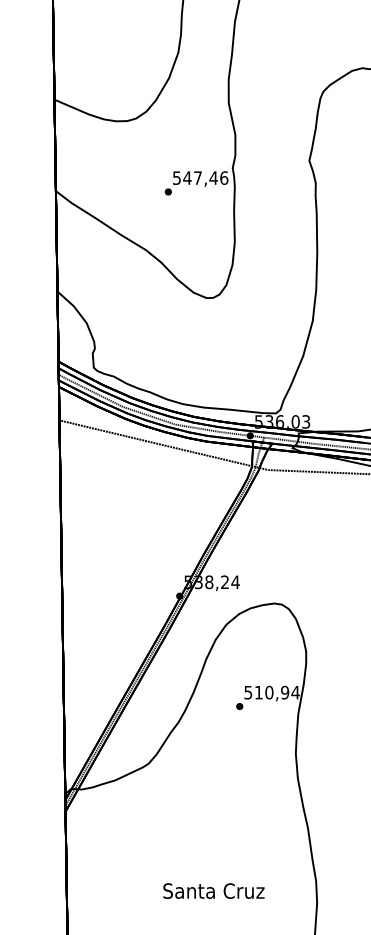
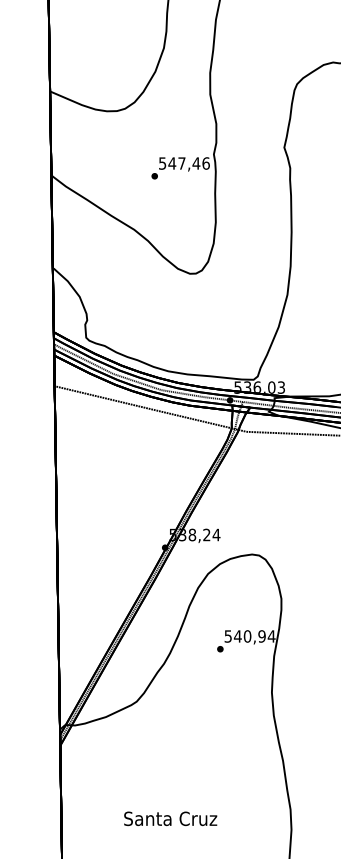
text: (258, 692) -> (237, 636), 510,94 -> 540,94
text: (213, 890) -> (170, 818), moved

